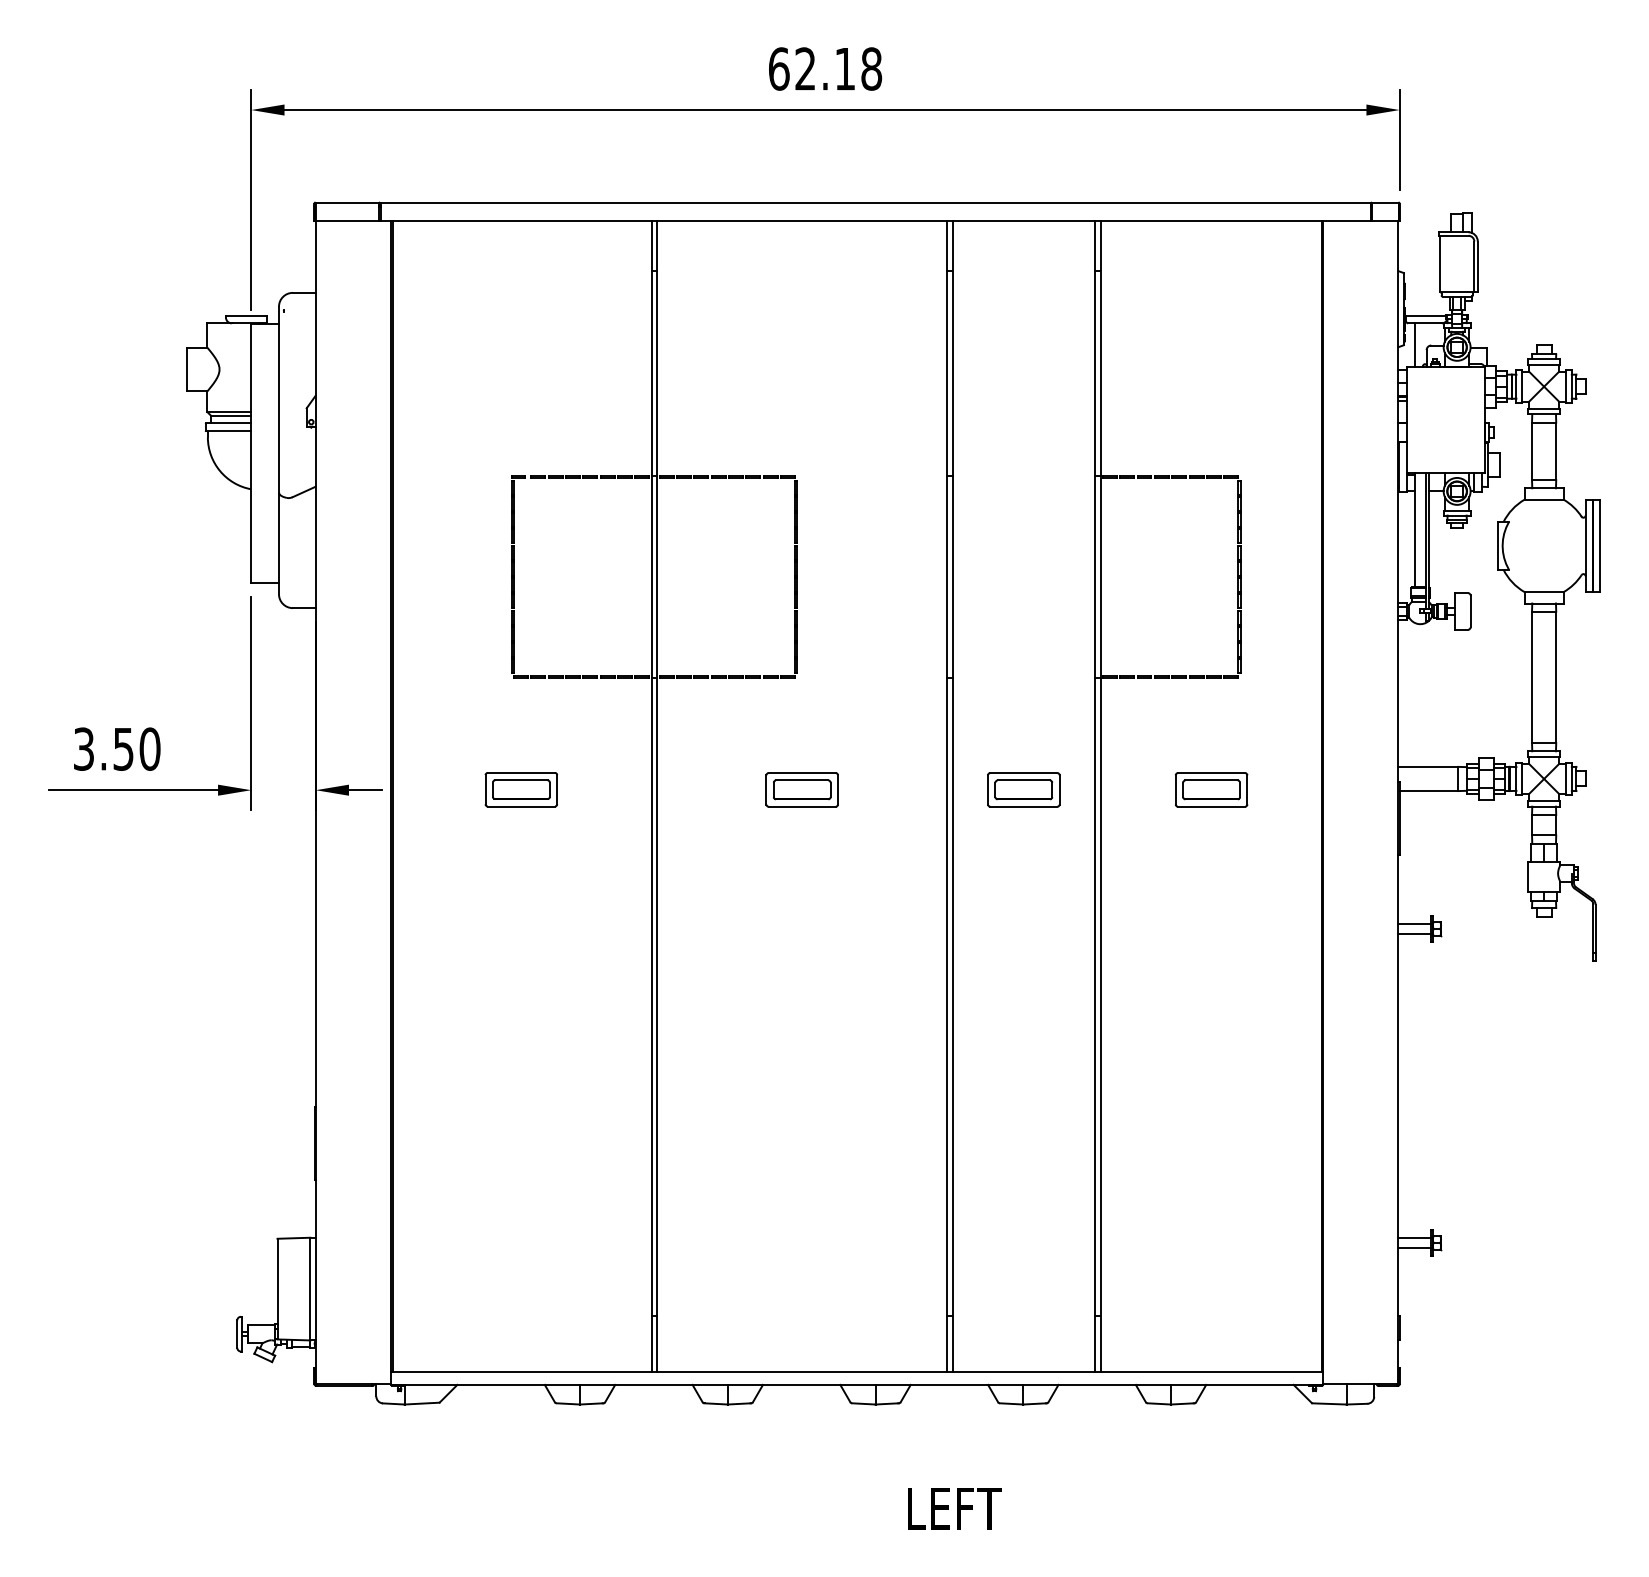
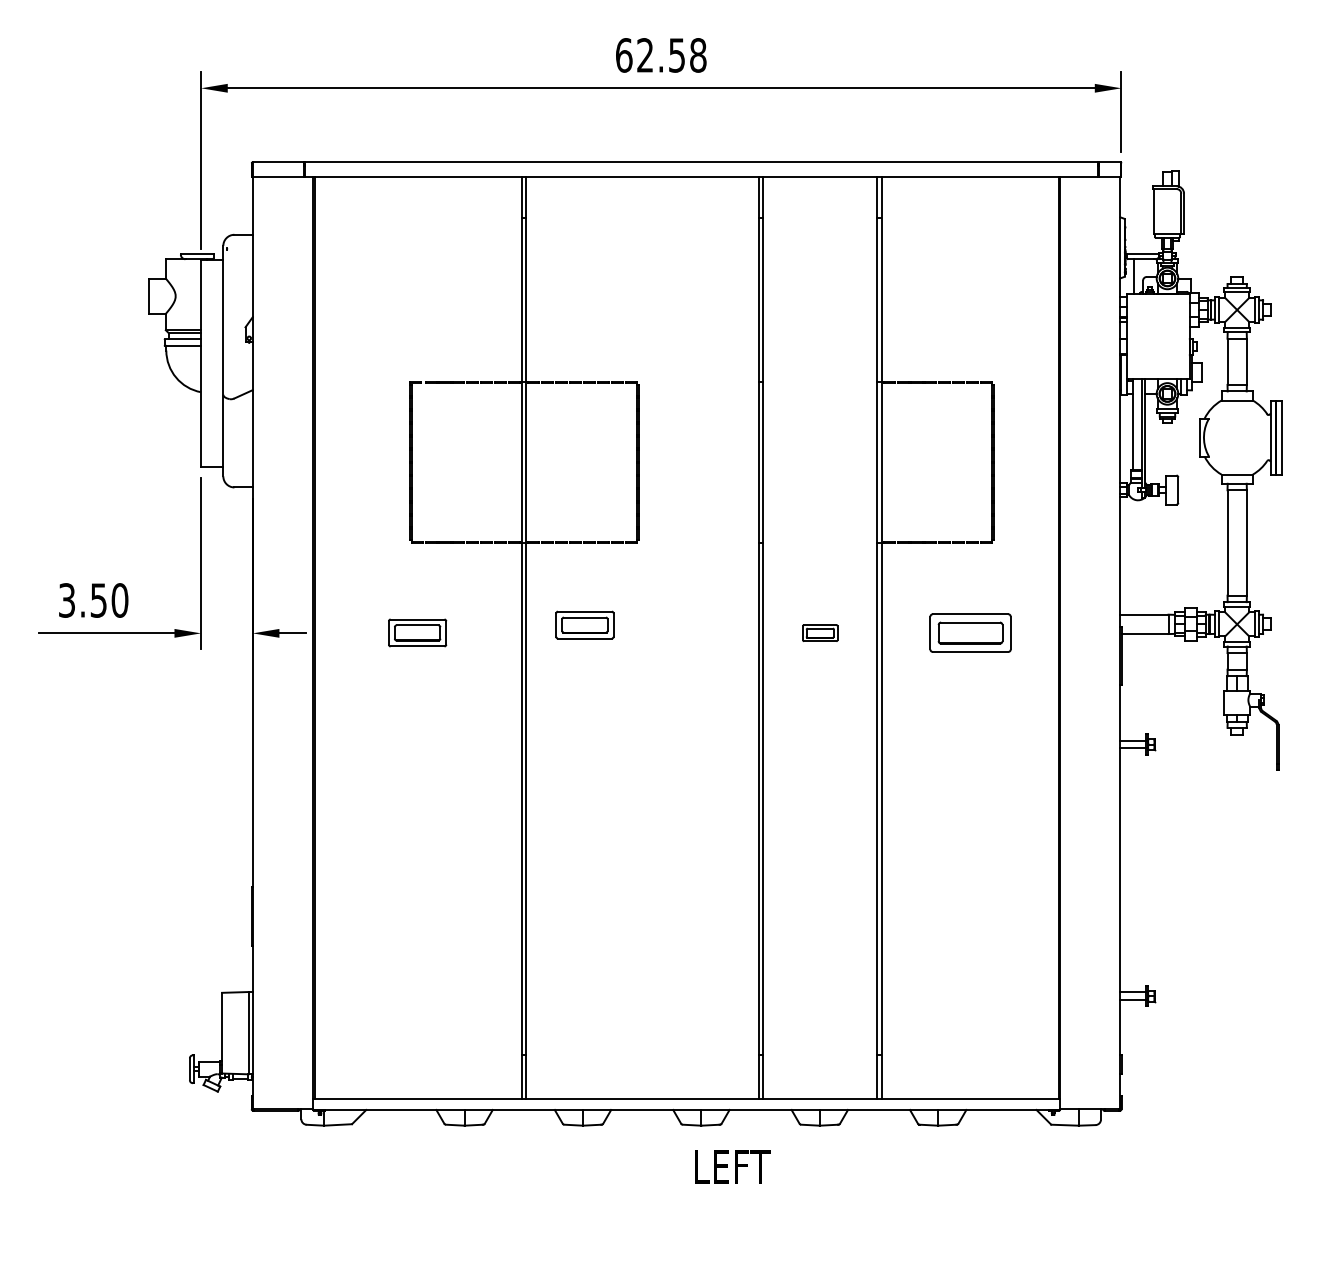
text: (844, 69) -> (676, 55), 62.18 -> 62.58
part: (801, 789) -> (584, 624), moved
part: (1023, 789) -> (819, 632), size x0.6
part: (1211, 789) -> (970, 632), size x1.4
text: (954, 1508) -> (732, 1166), moved

